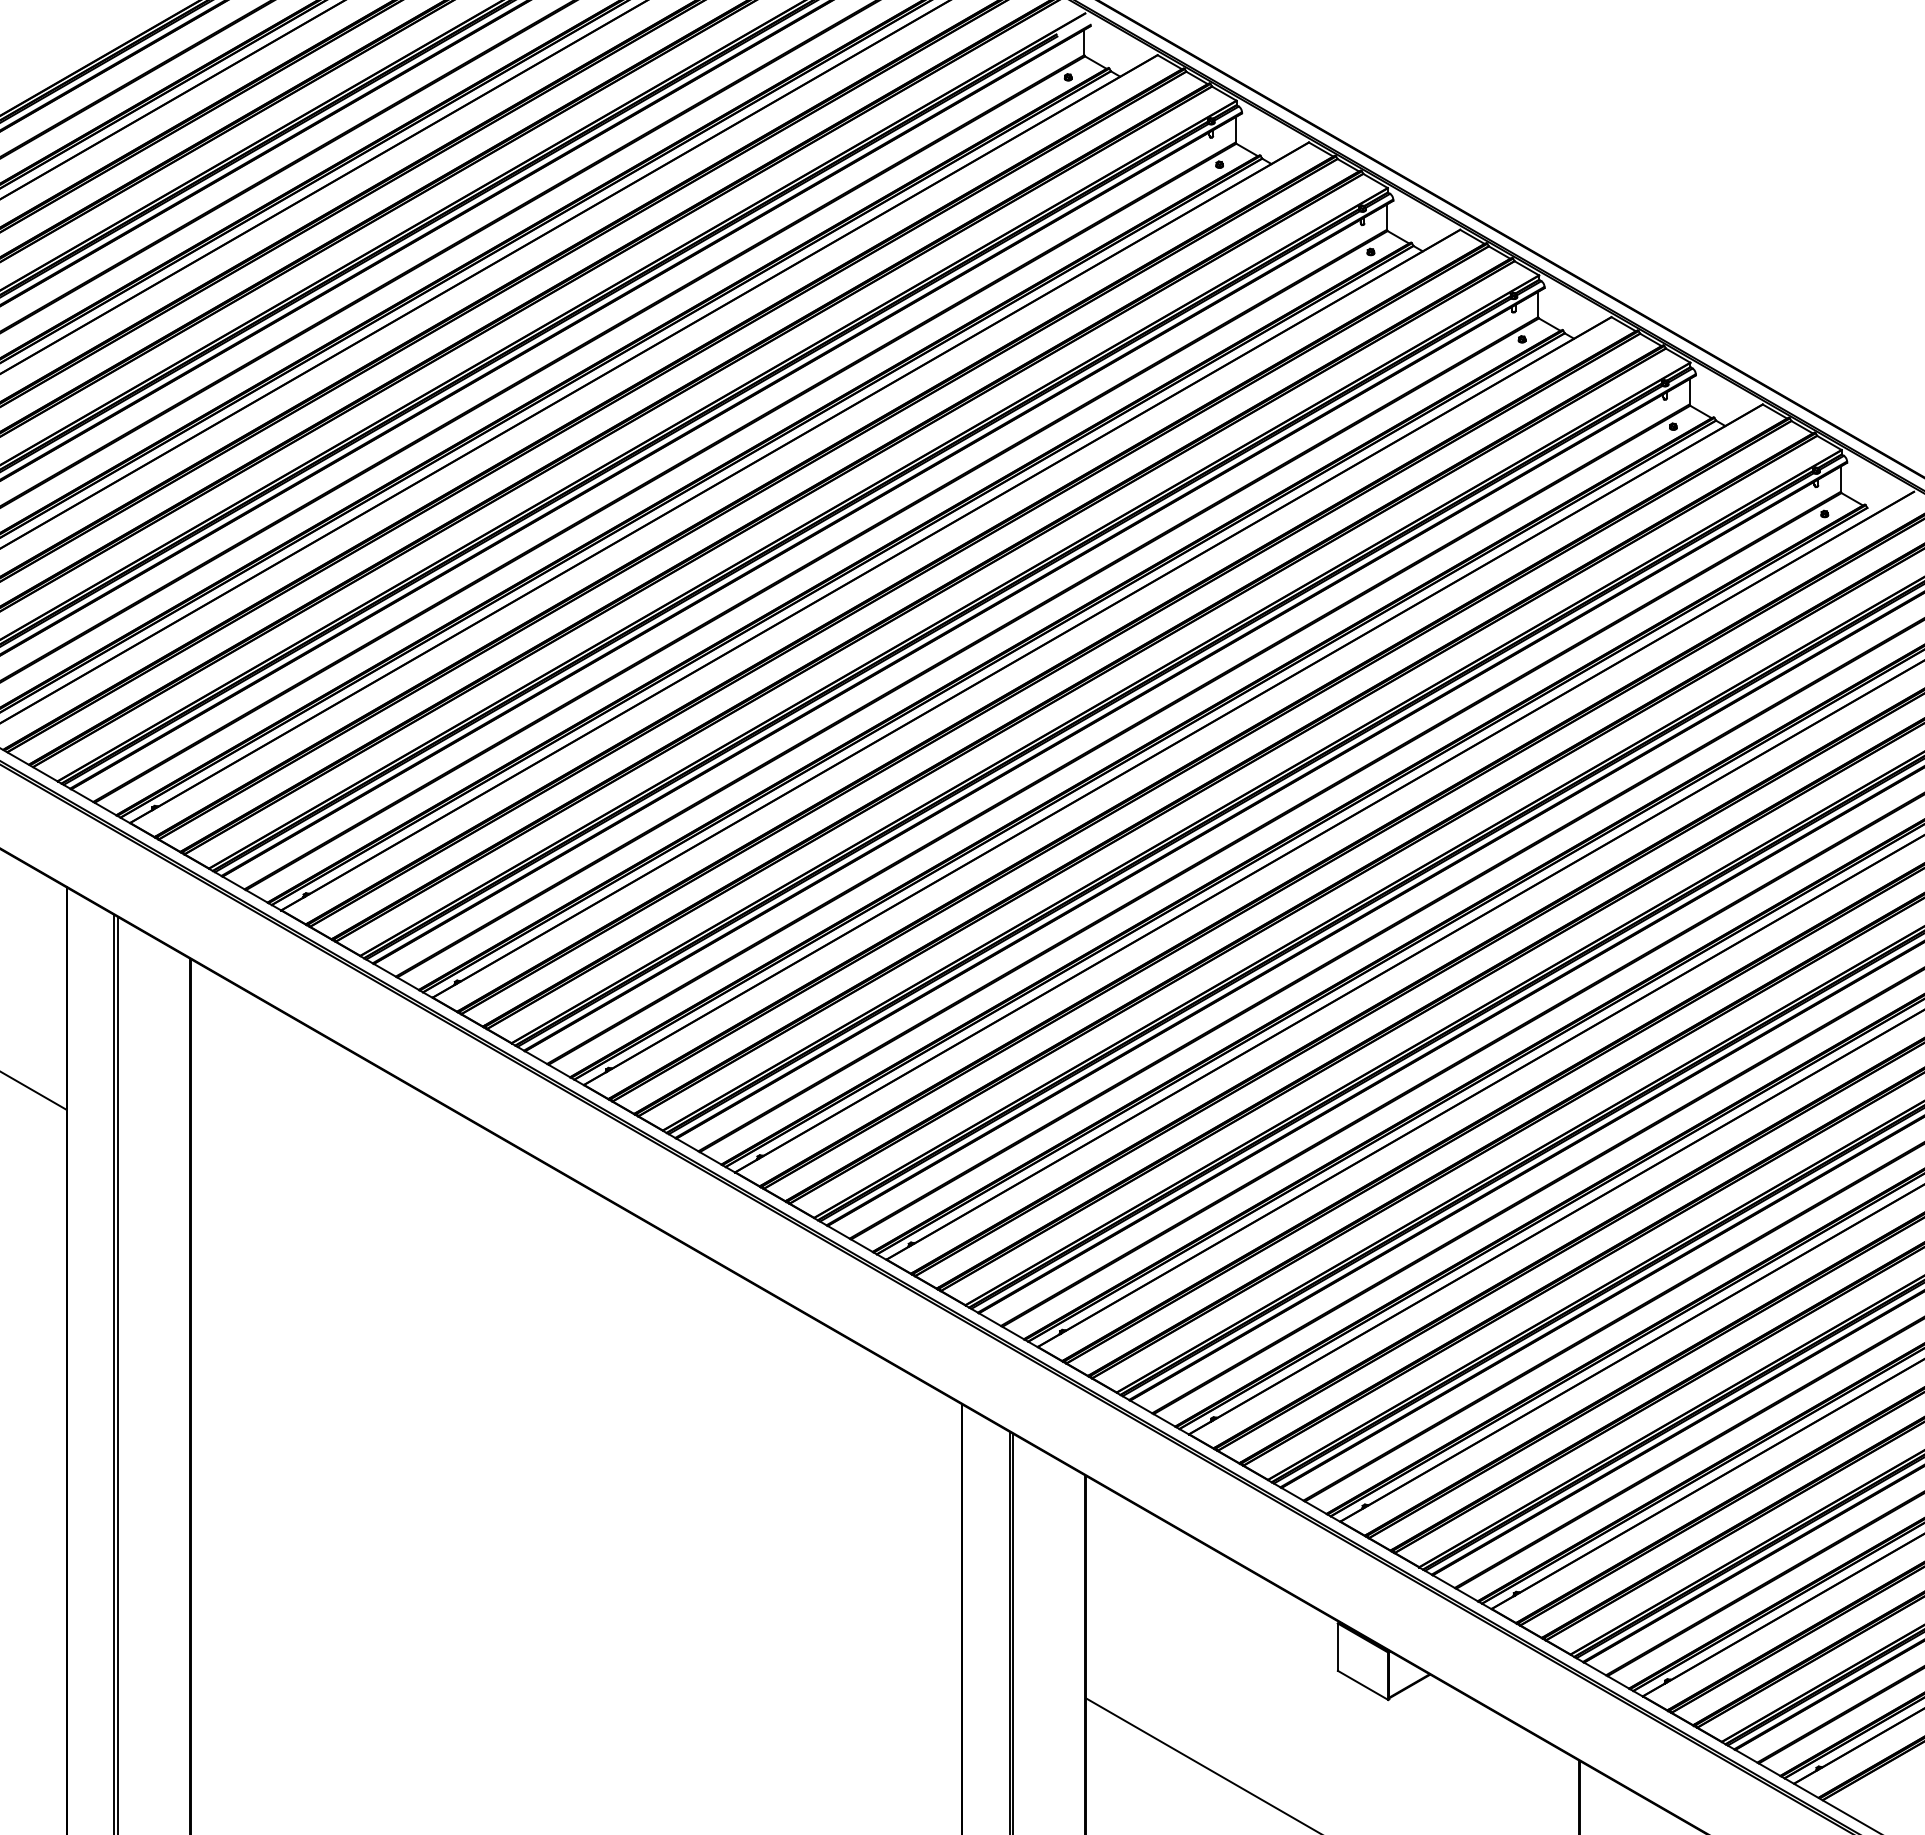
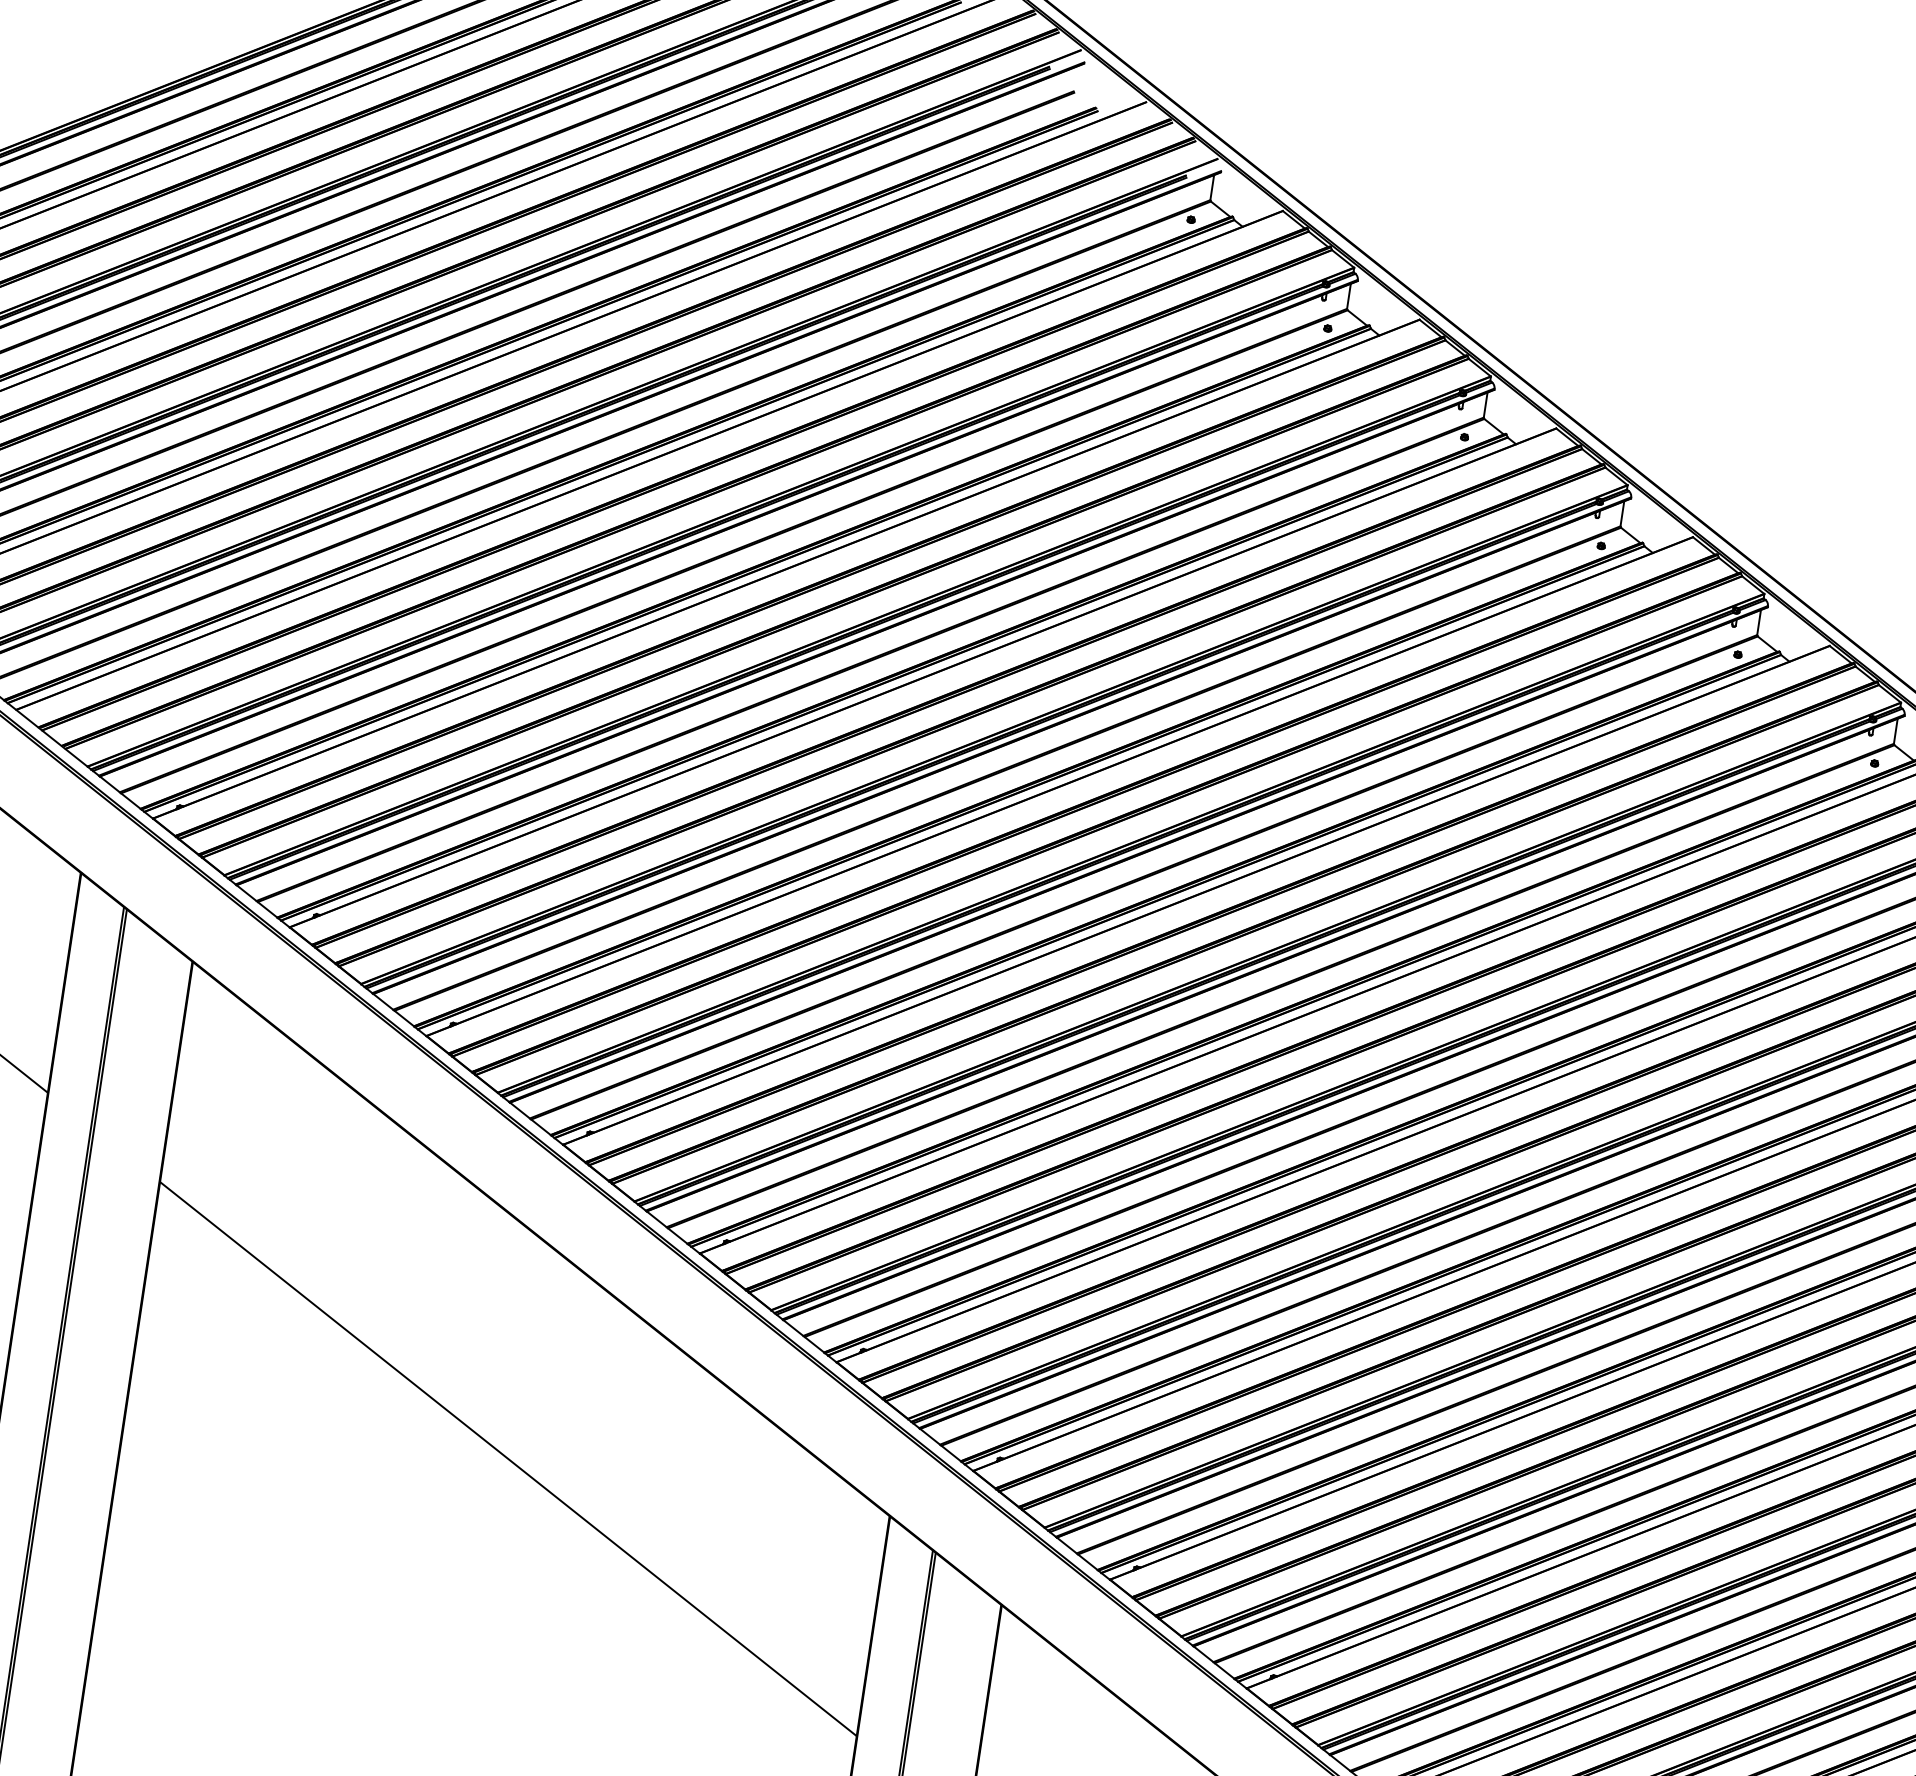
line: (575, 1403) -> (507, 1458), added

